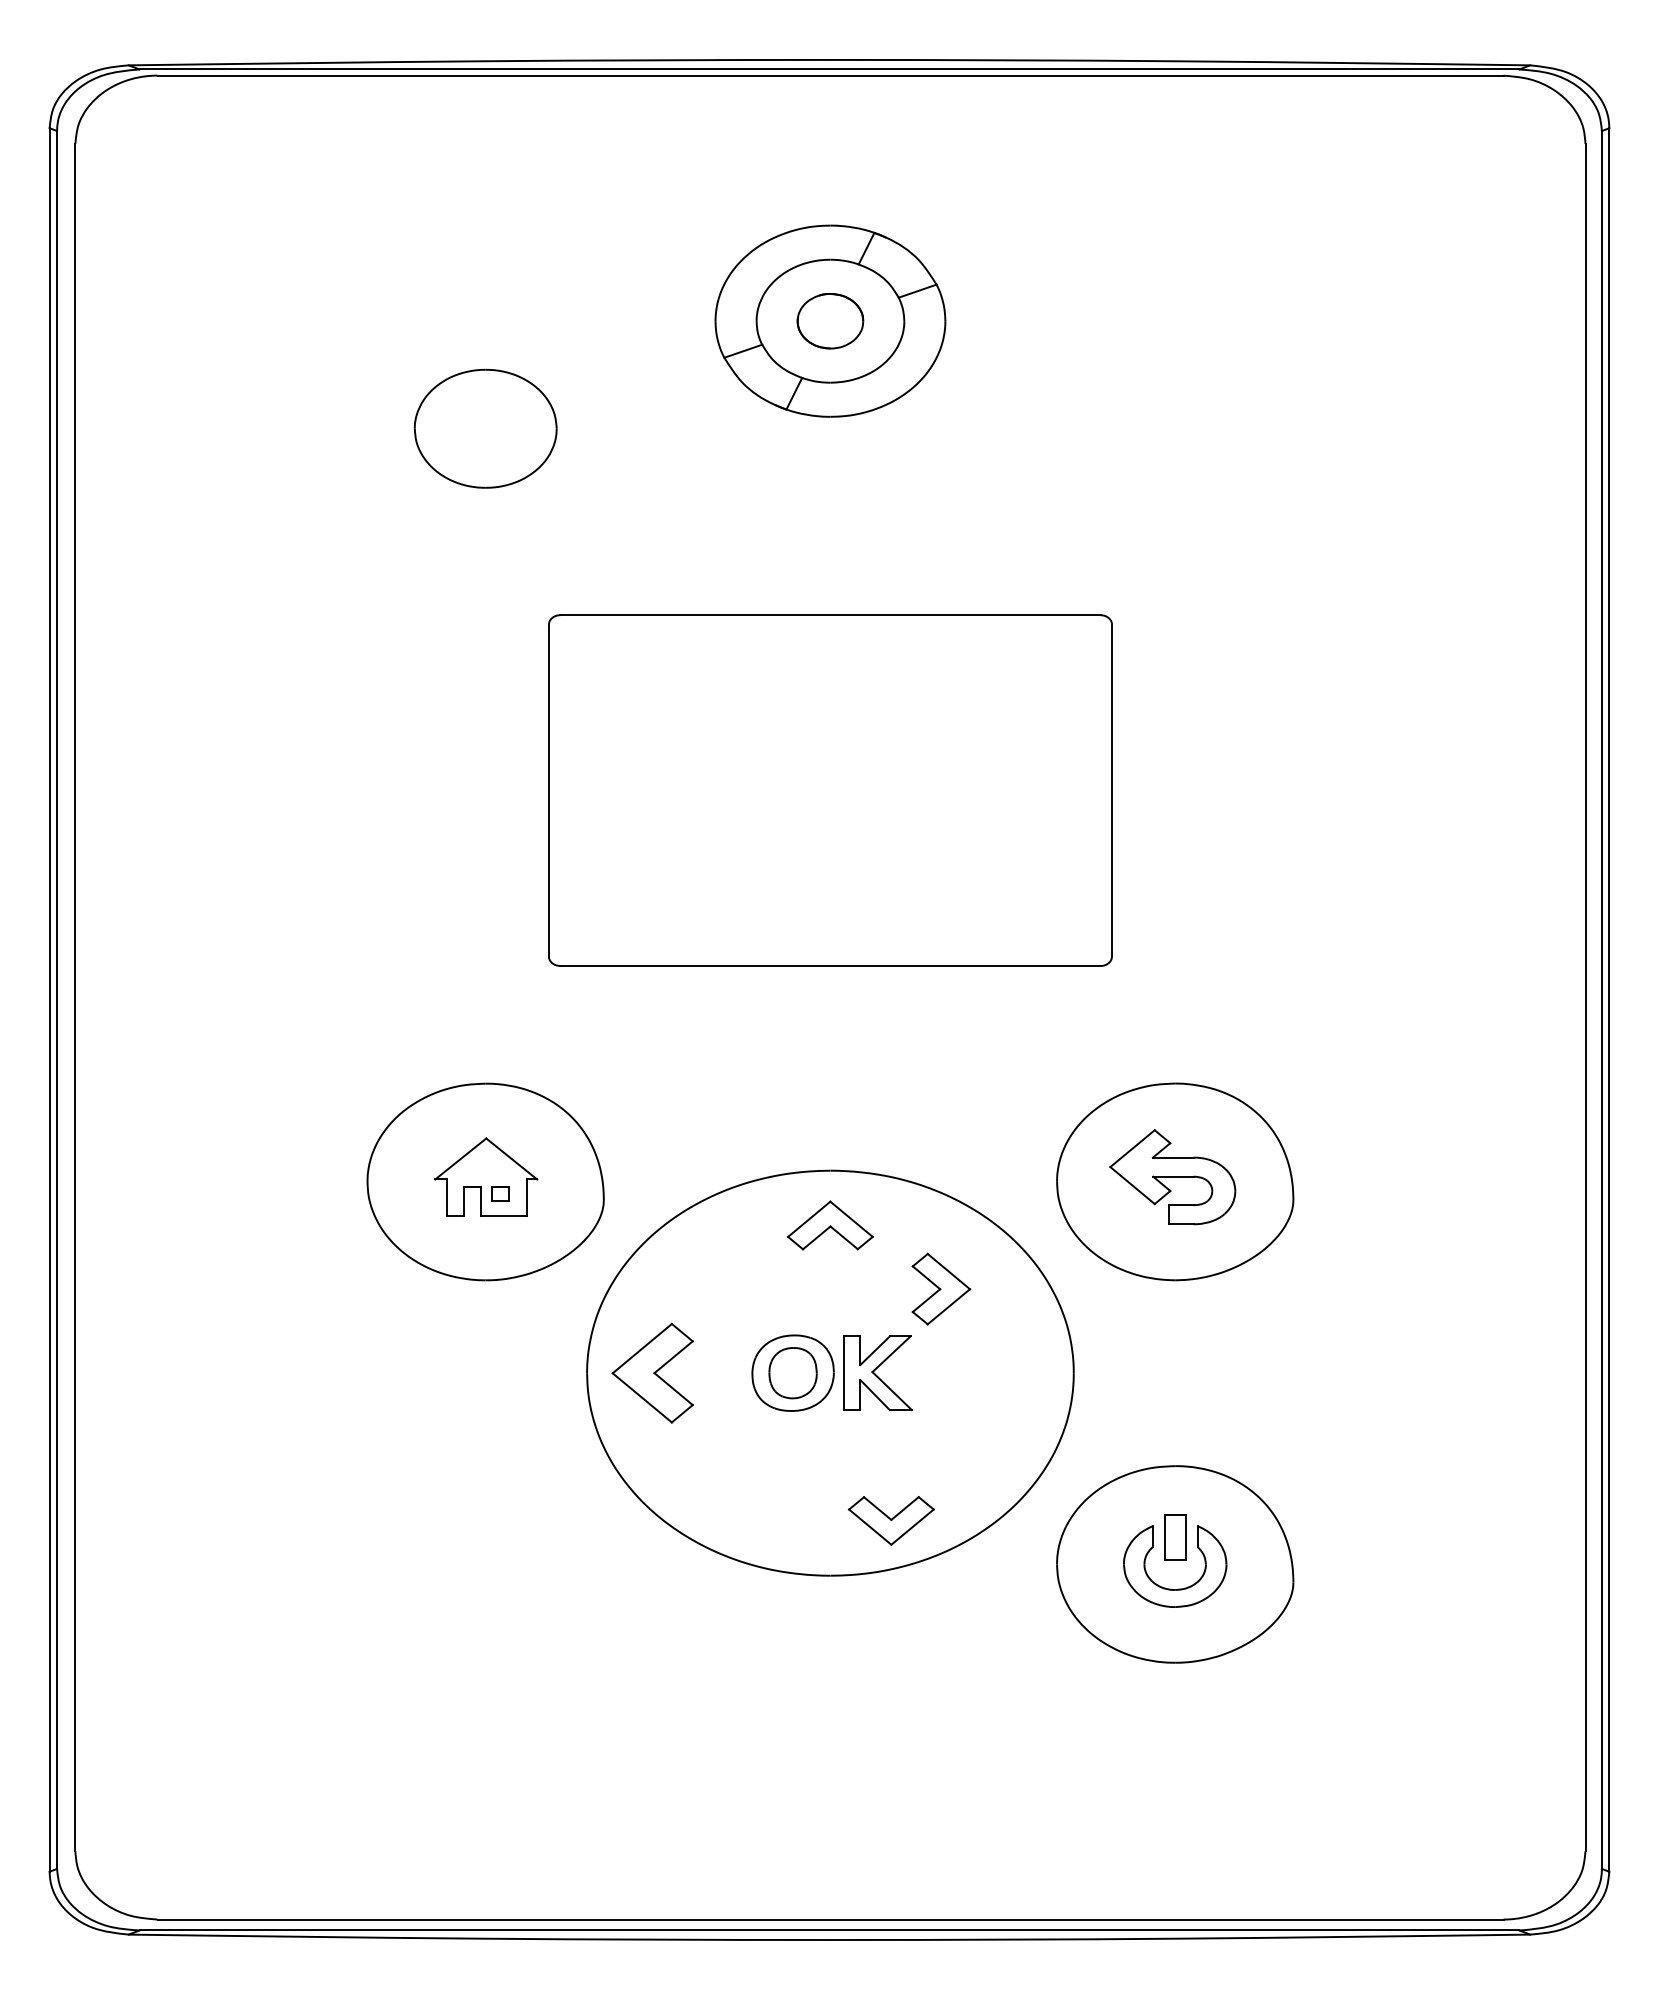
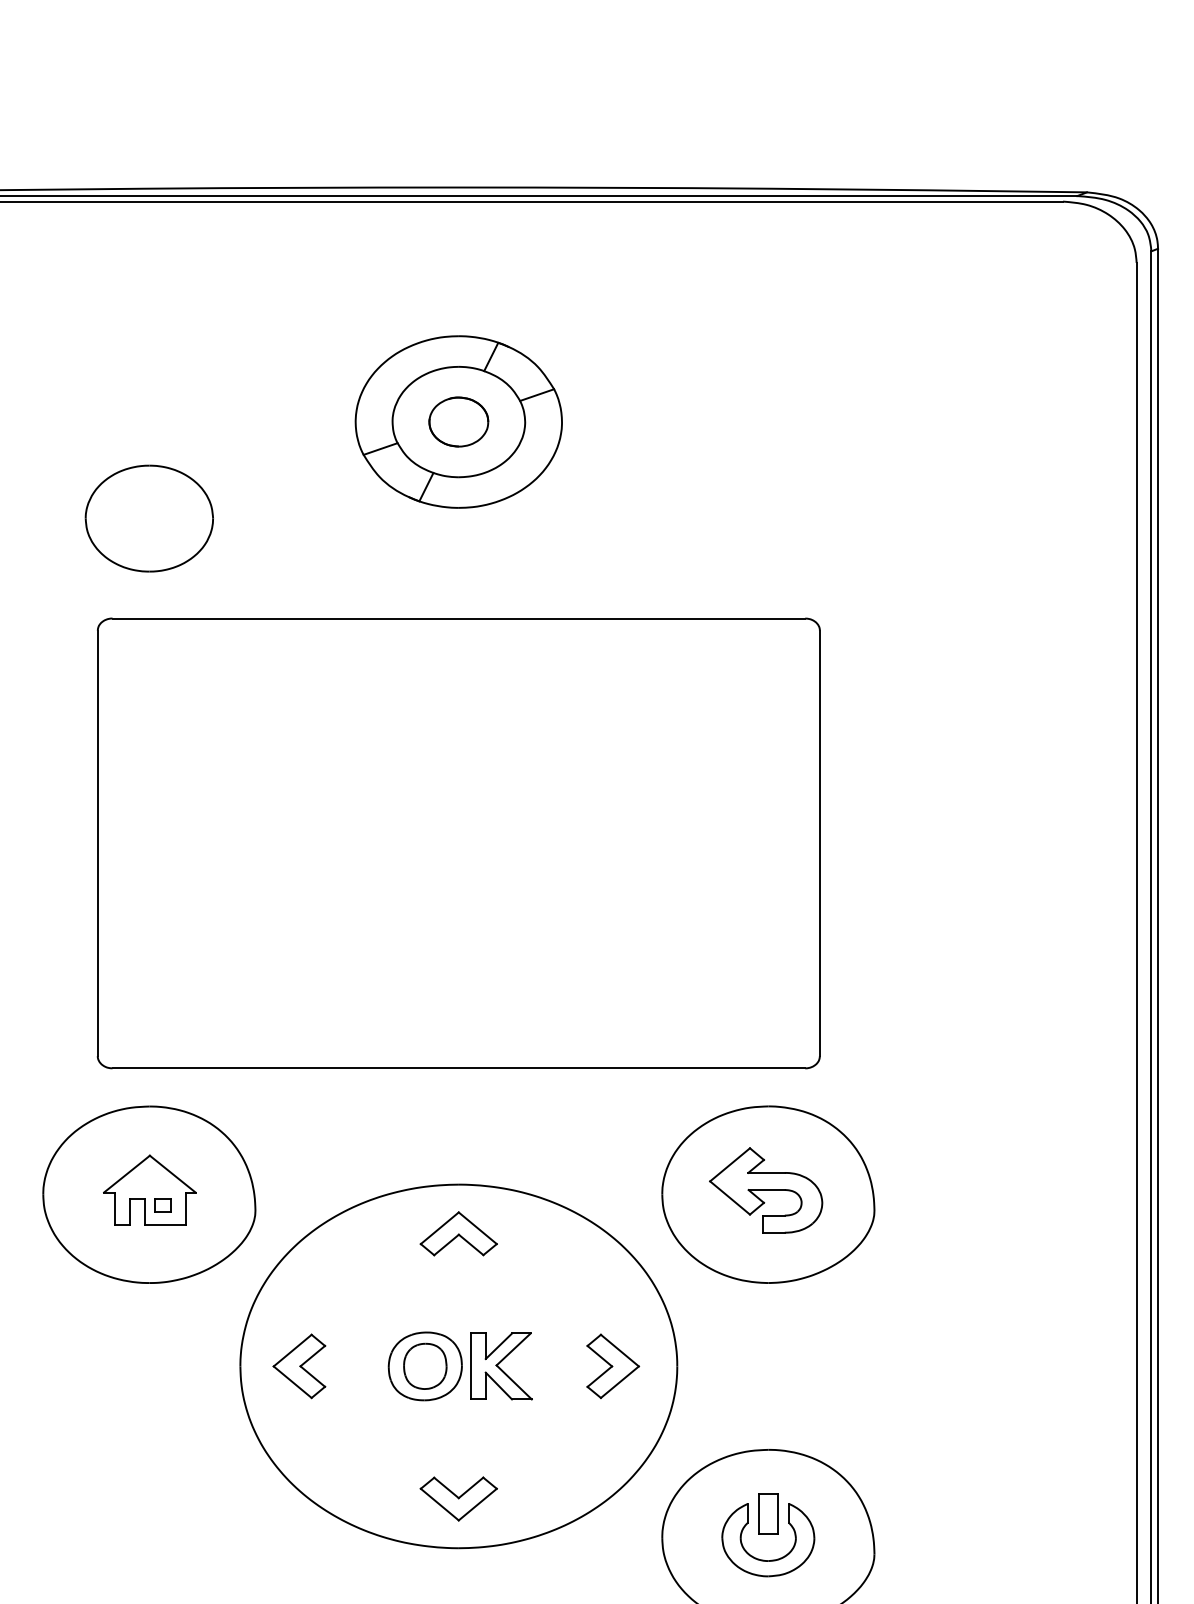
part: (830, 790) -> (458, 843), size x1.43
part: (941, 1288) -> (613, 1365), moved
part: (652, 1372) -> (299, 1365), size x0.71
part: (891, 1520) -> (458, 1498), moved

